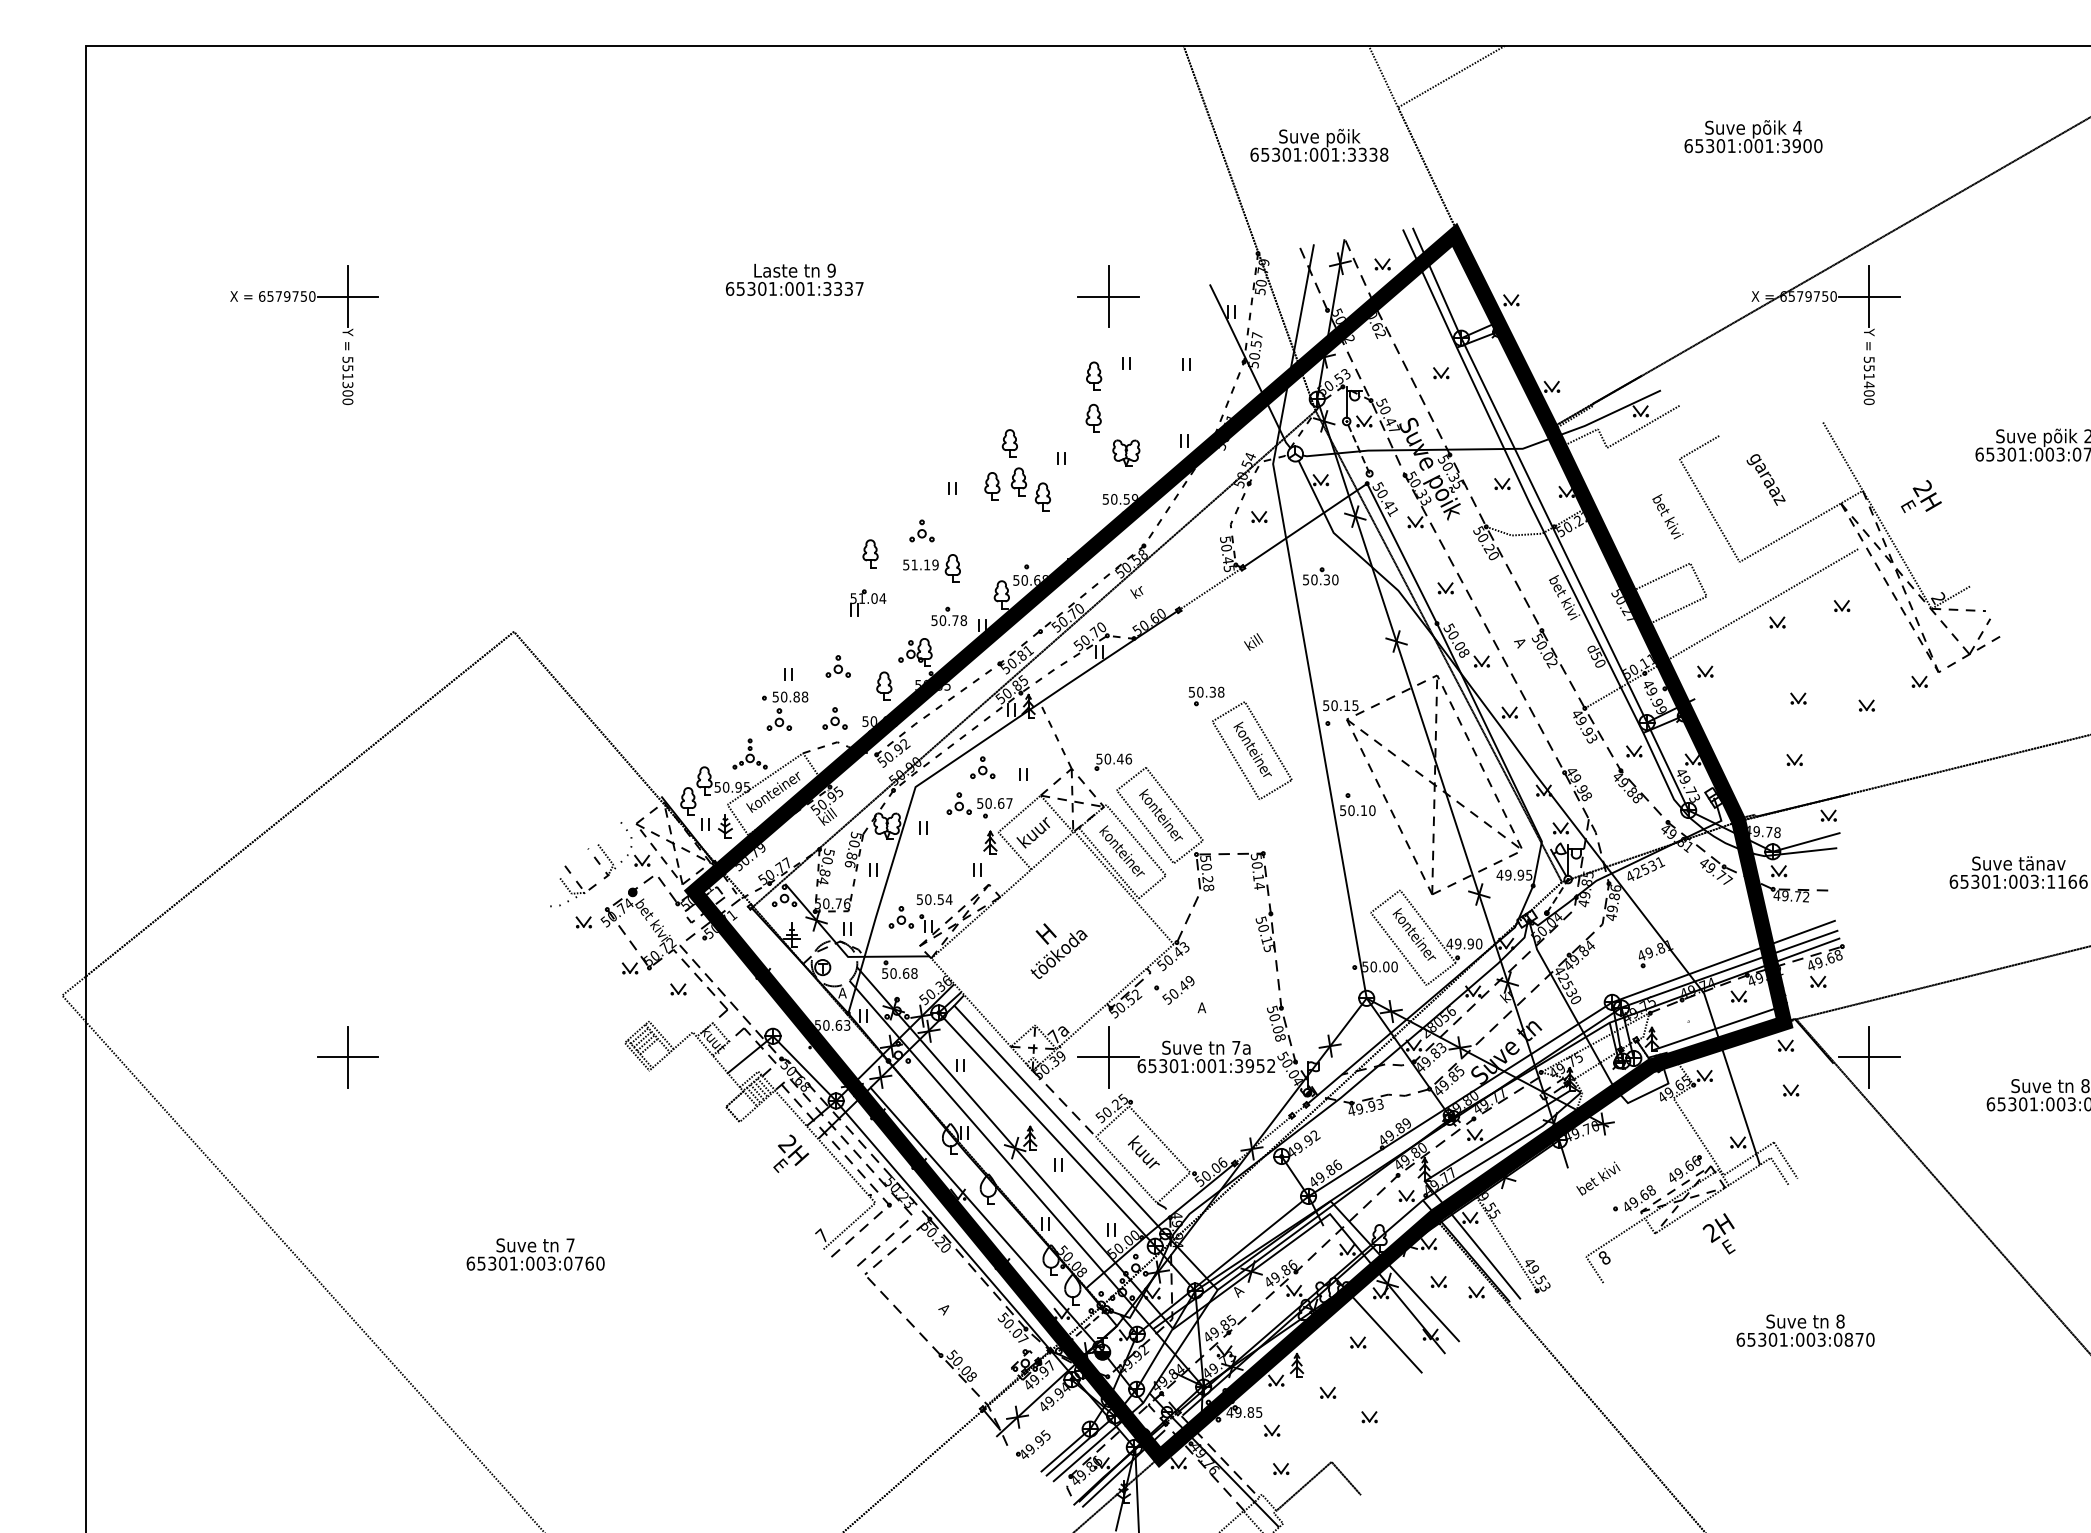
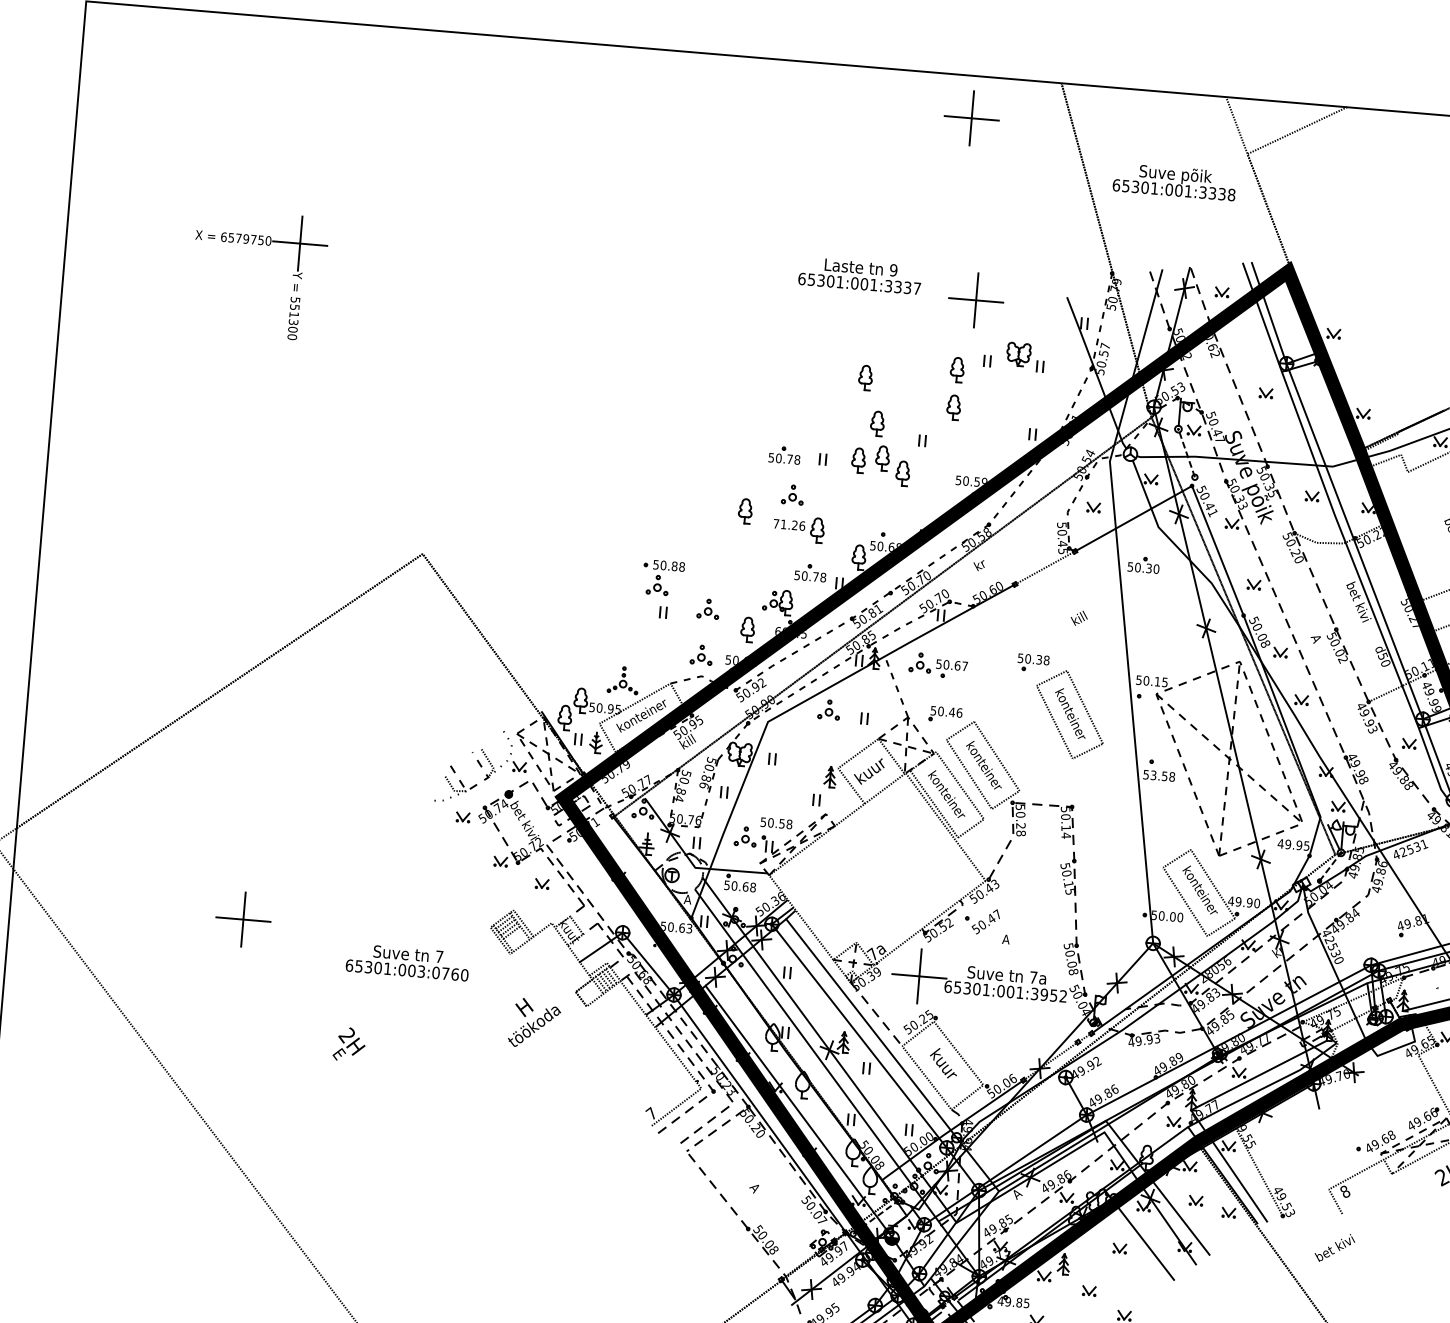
part: (1086, 93) -> (971, 118), added
text: (794, 279) -> (860, 275), moved
part: (992, 393) -> (865, 377), added
part: (1126, 452) -> (1019, 354), moved
part: (908, 486) -> (784, 454), added
text: (920, 564) -> (789, 524), 51.19 -> 71.26
part: (868, 602) -> (739, 554), removed
text: (928, 684) -> (787, 631), 50.85 -> 69.45
part: (785, 710) -> (663, 577), moved
part: (979, 805) -> (938, 665), moved
text: (1361, 810) -> (1162, 776), 50.10 -> 53.58
text: (948, 899) -> (788, 824), 50.54 -> 50.58
text: (1058, 950) -> (534, 1023), moved
text: (1189, 980) -> (997, 914), 50.49 -> 50.47
text: (791, 1153) -> (349, 1044), moved
text: (1598, 1178) -> (1335, 1247), moved
text: (535, 1254) -> (407, 962), moved

